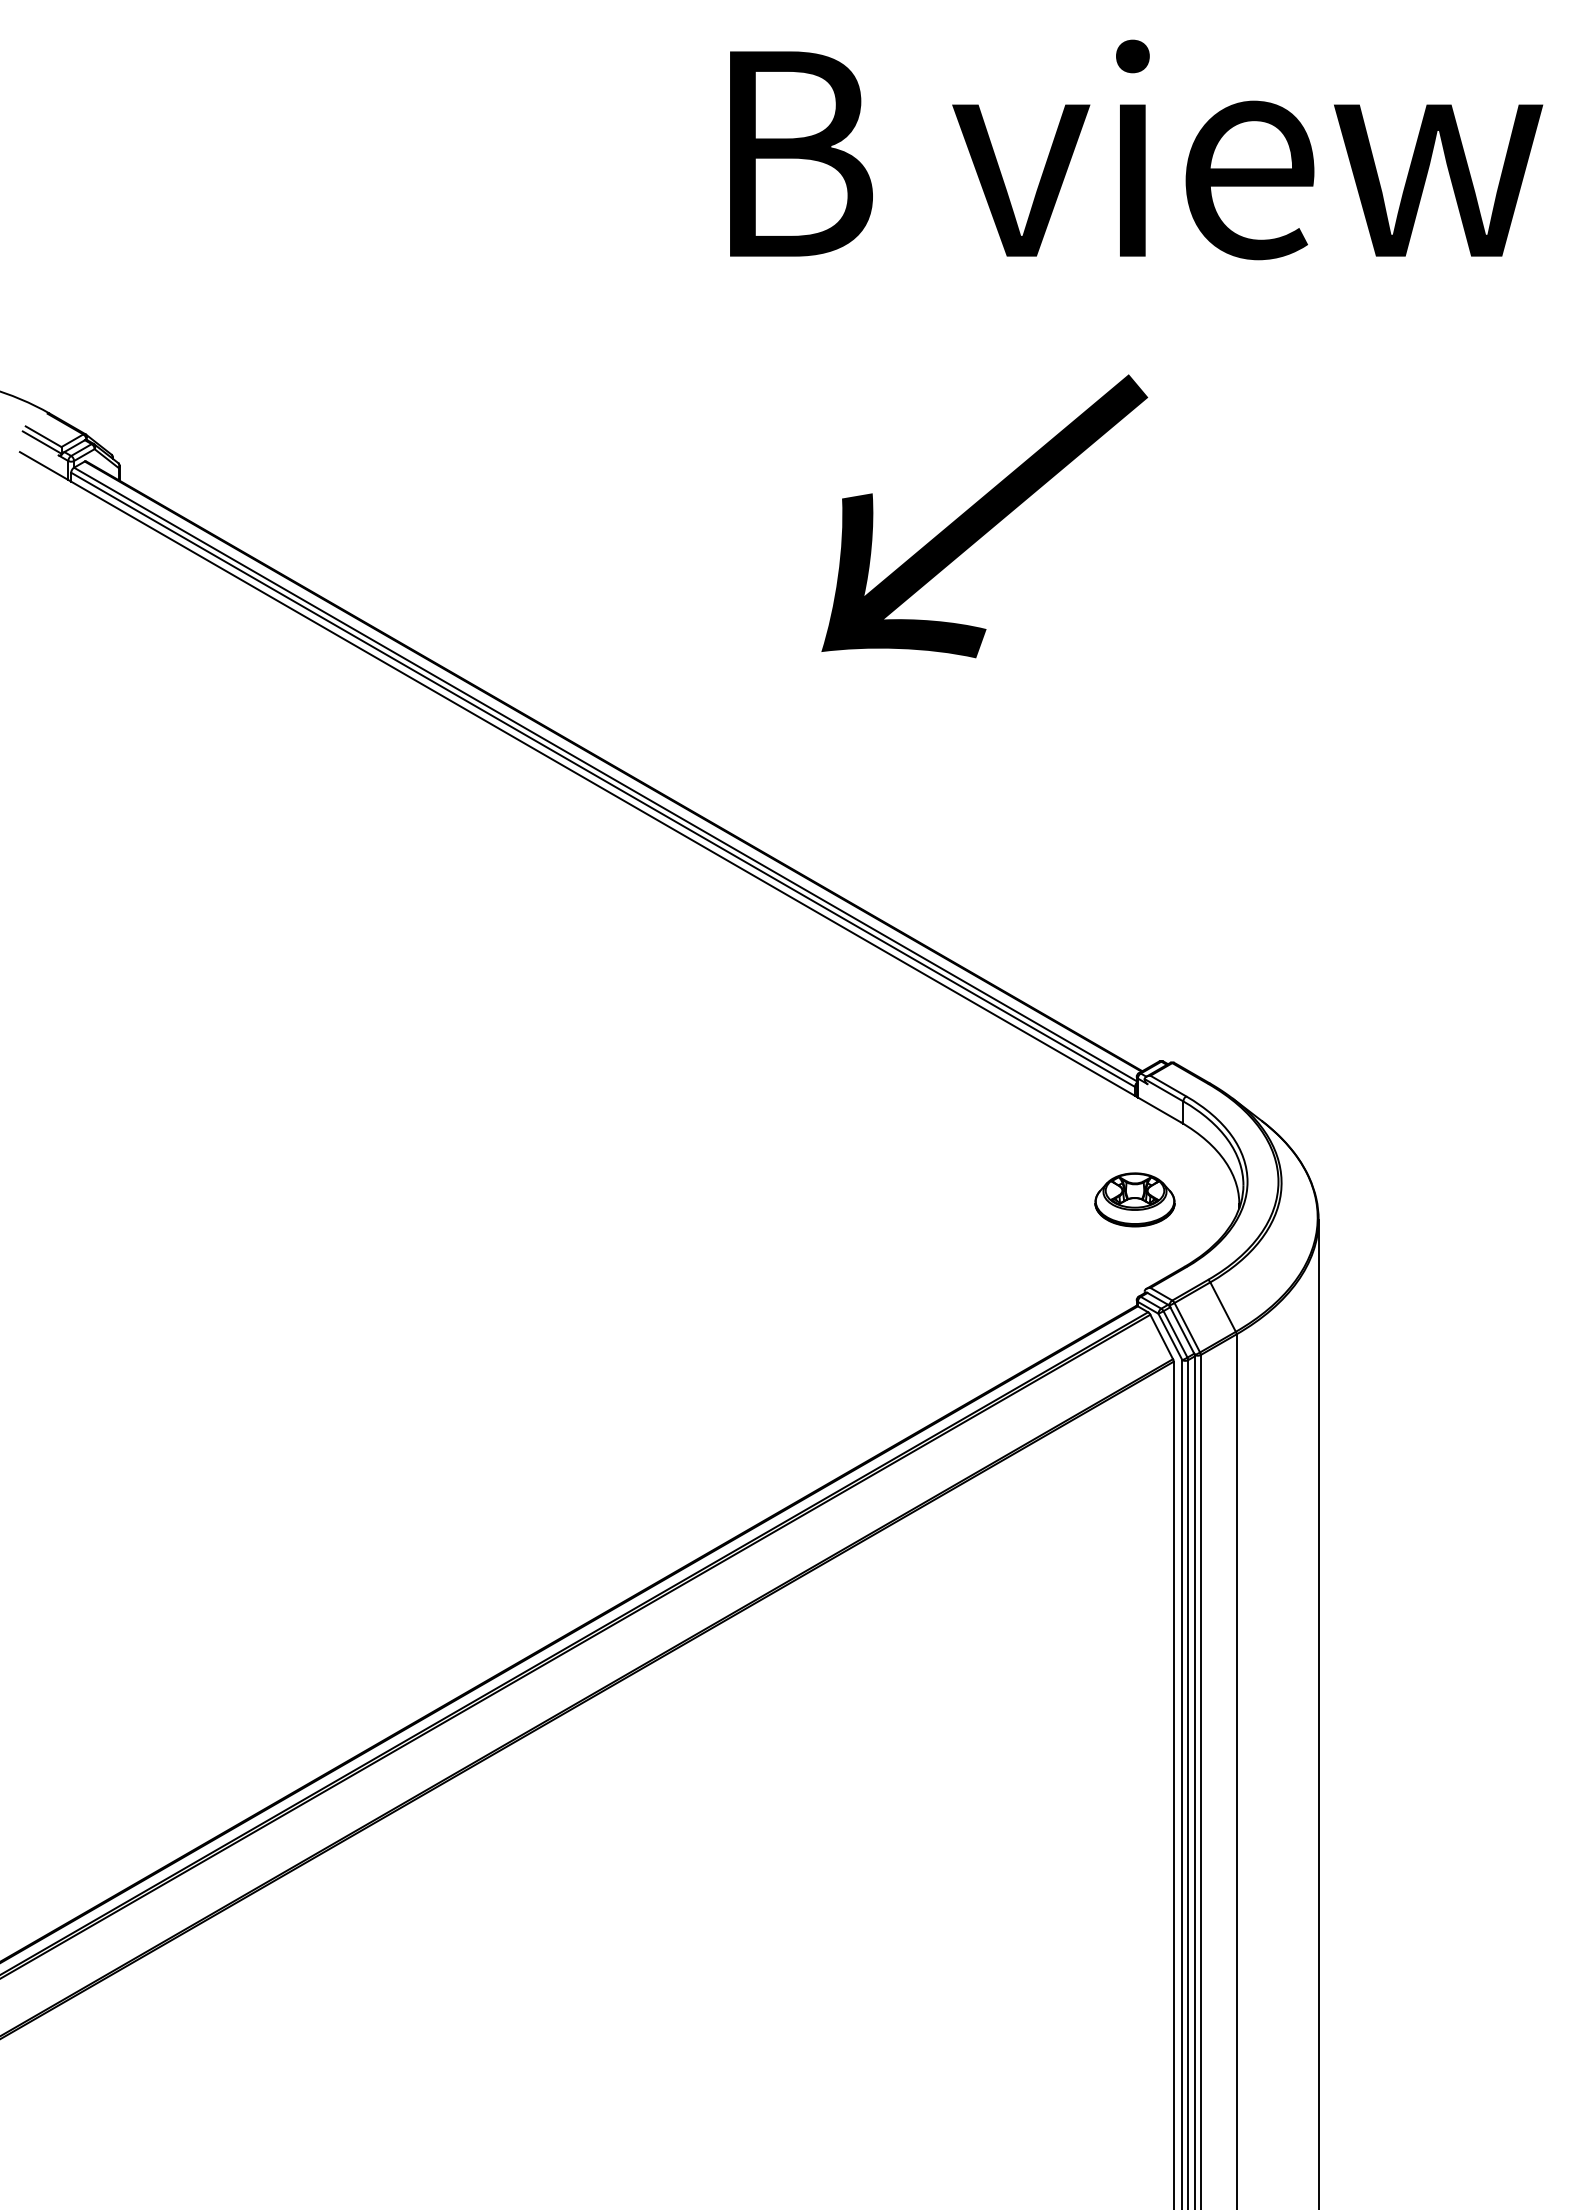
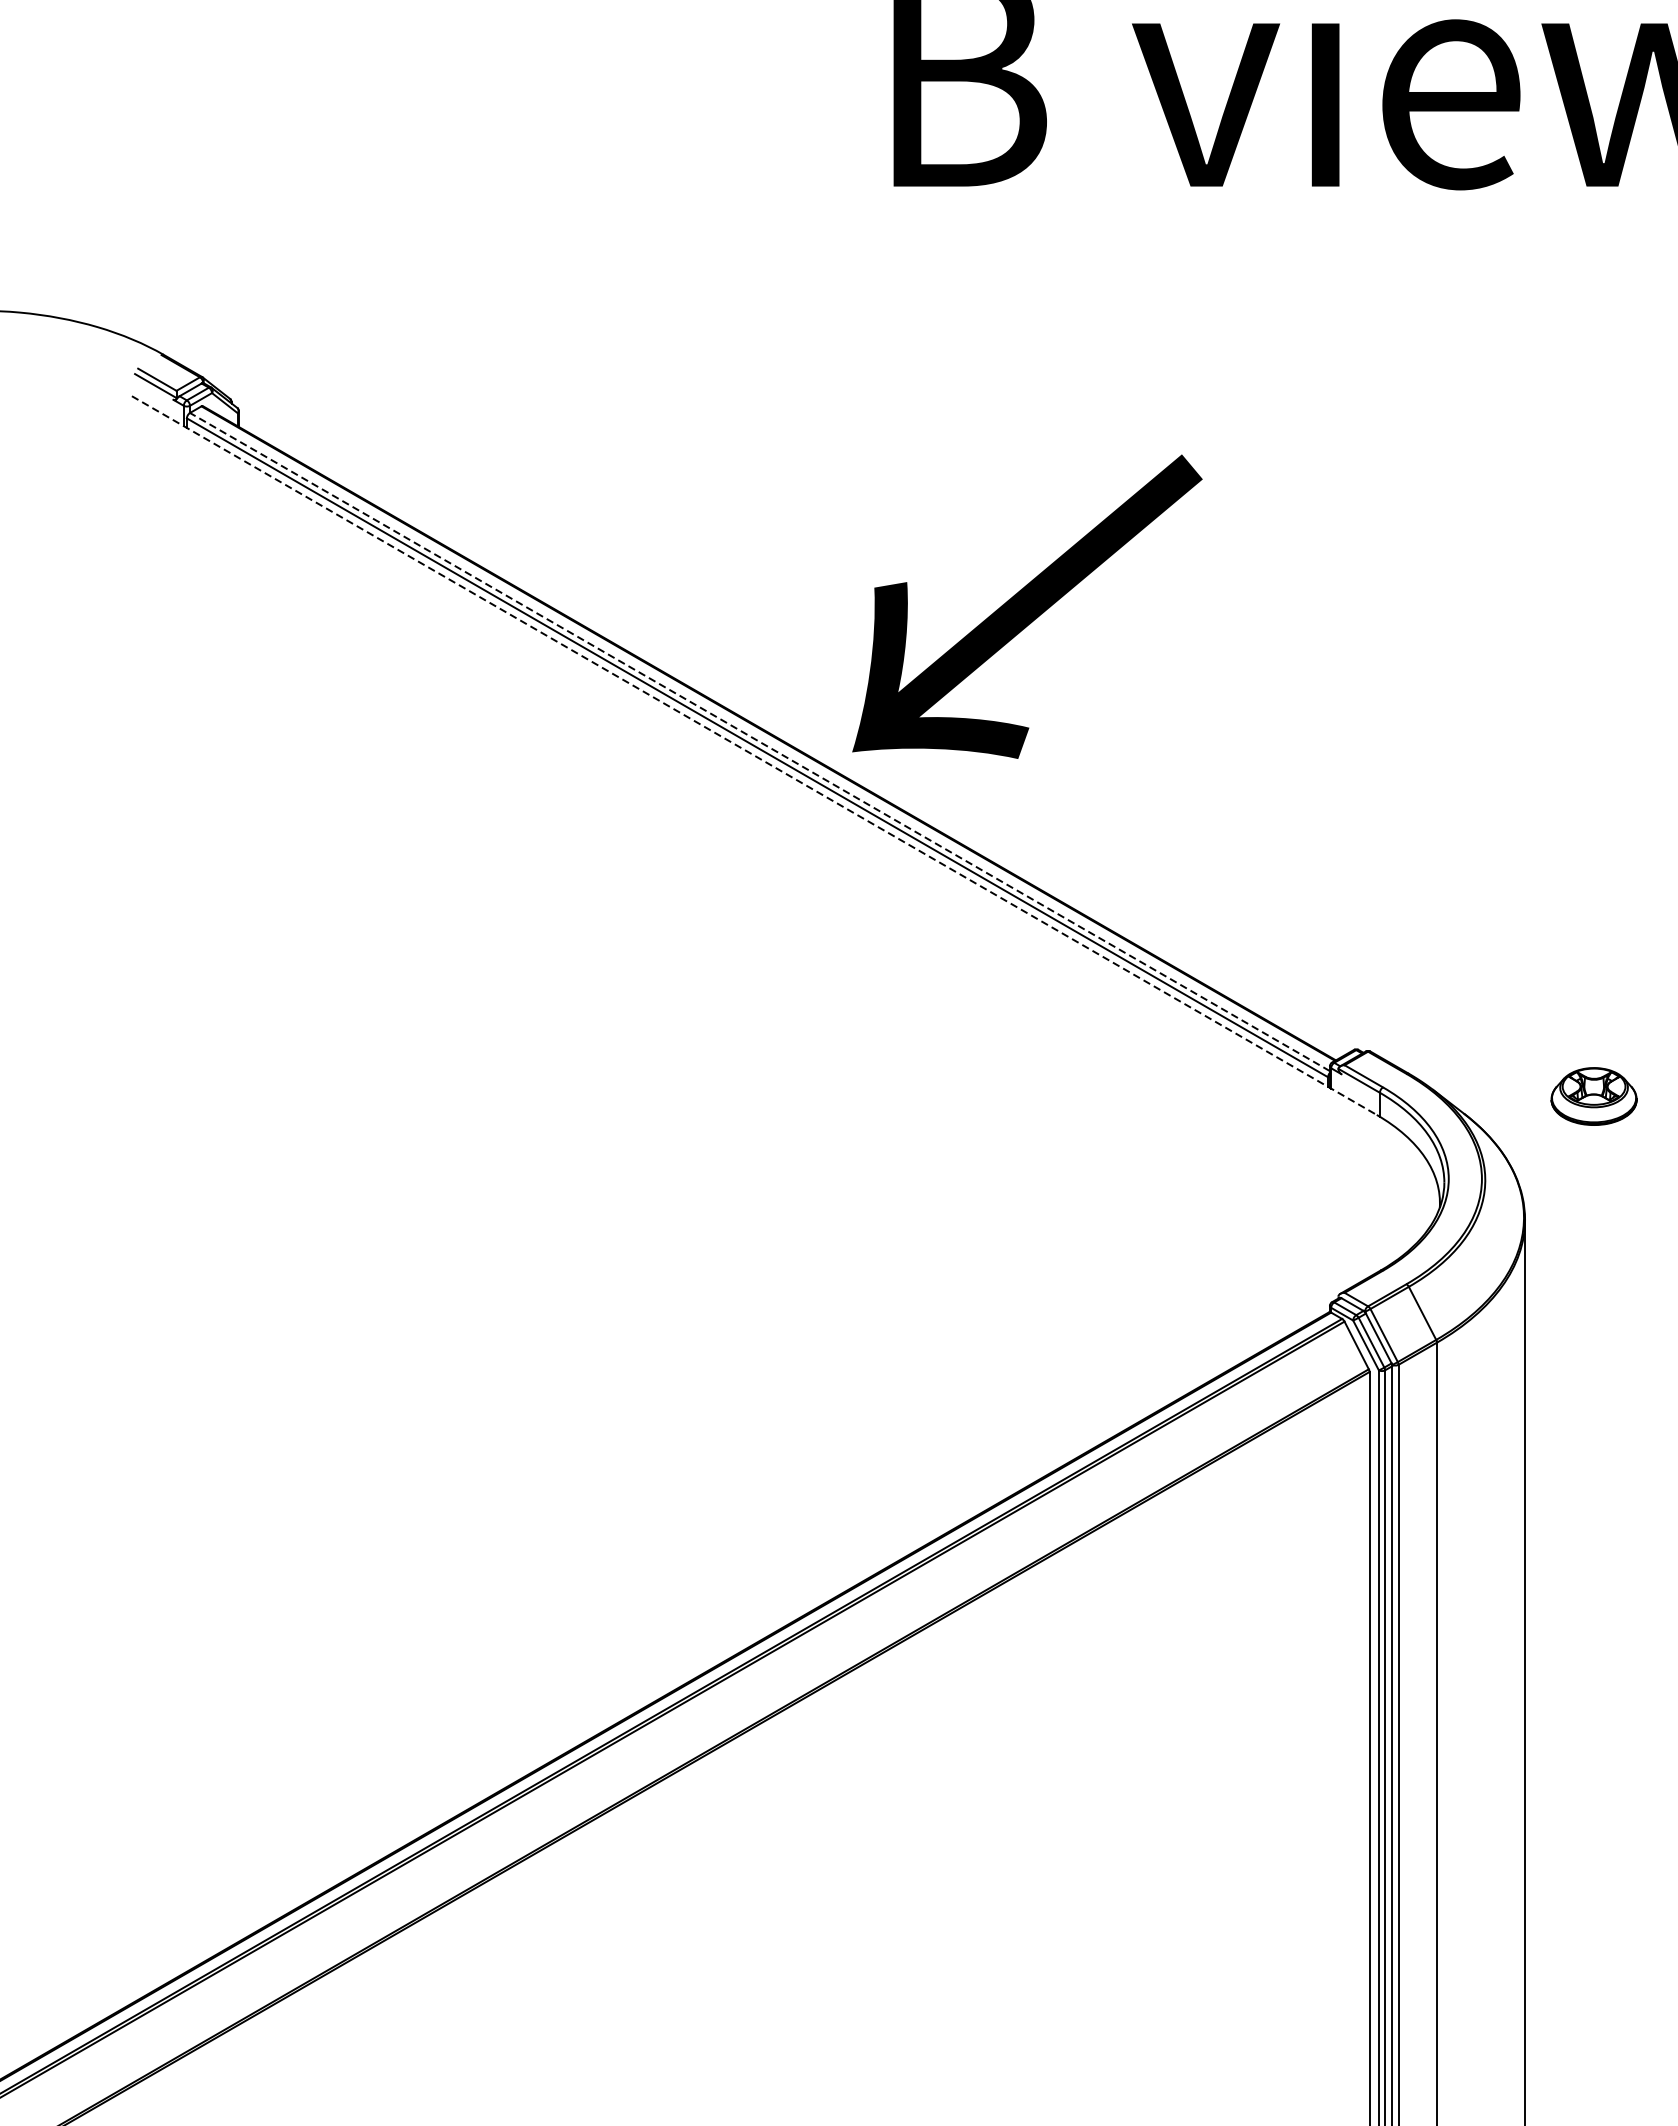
text: (984, 516) -> (1027, 606), moved
line: (604, 774) -> (758, 742), solid -> dashed
line: (600, 787) -> (754, 756), solid -> dashed
part: (1134, 1199) -> (1593, 1096), moved

